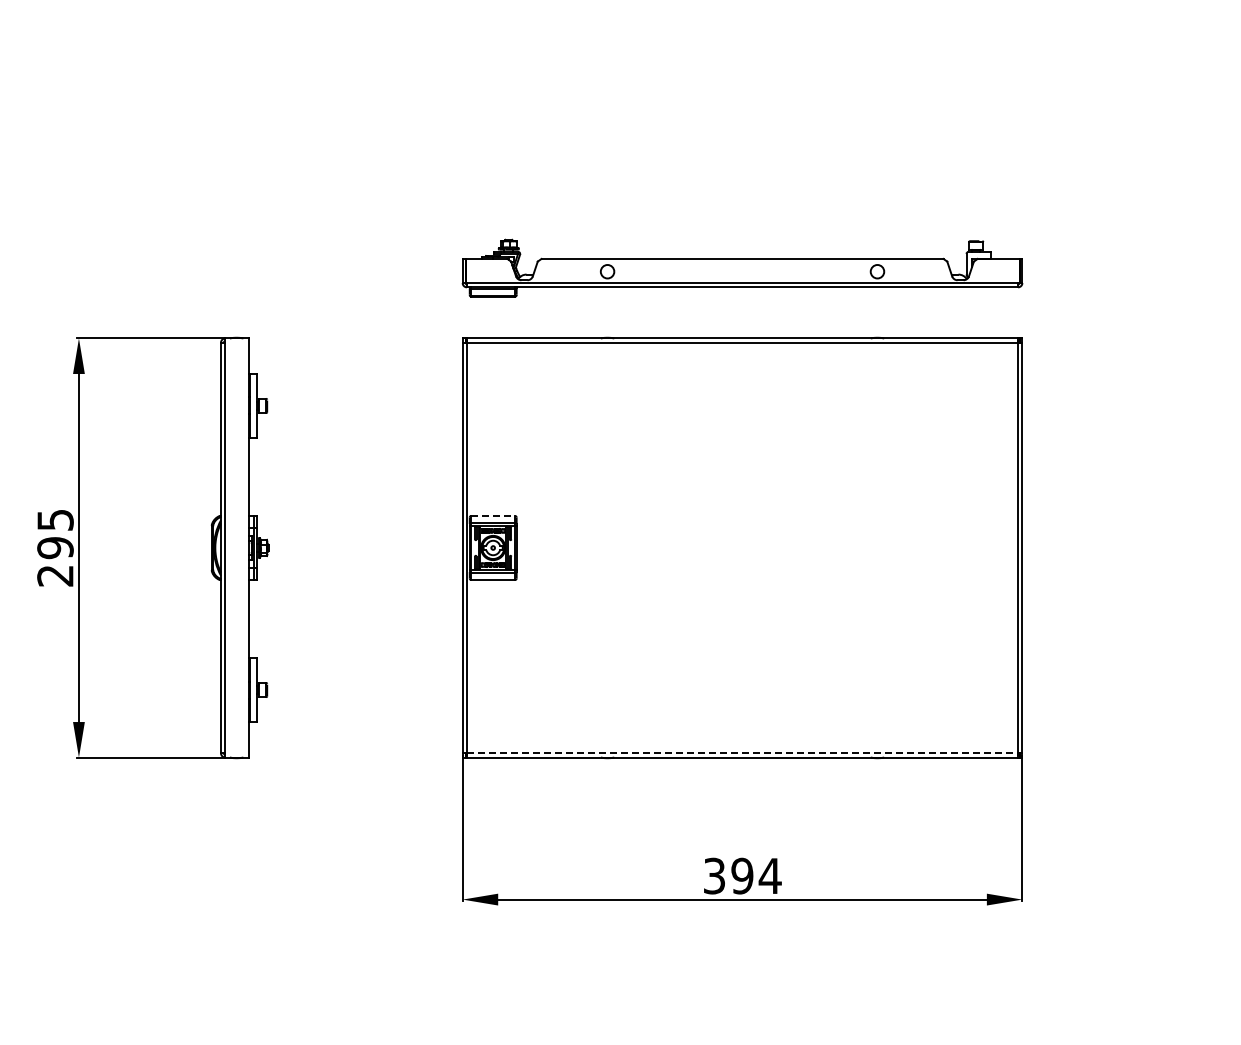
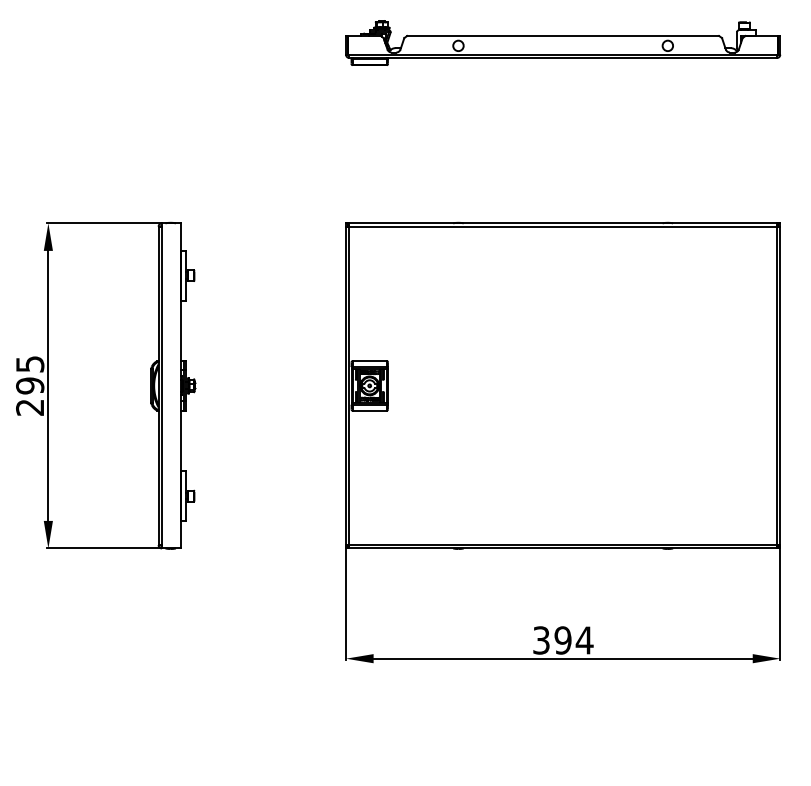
part: (742, 267) -> (563, 42), moved
line: (493, 516) -> (369, 361), dashed -> solid
line: (742, 753) -> (563, 545), dashed -> solid

